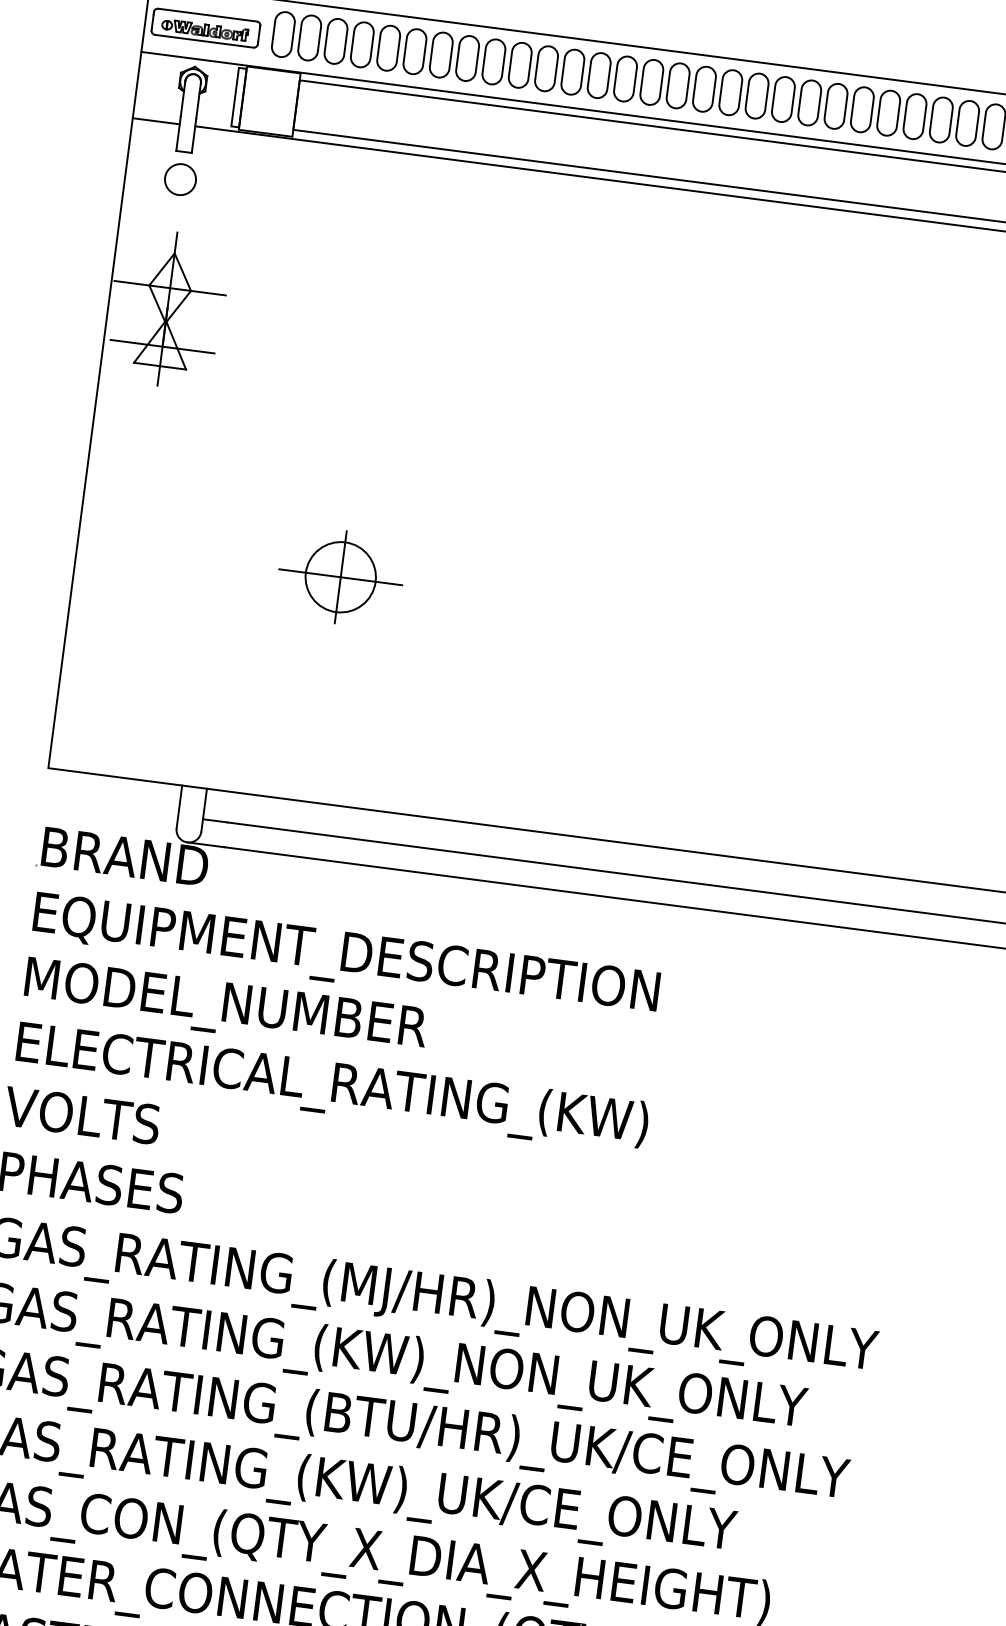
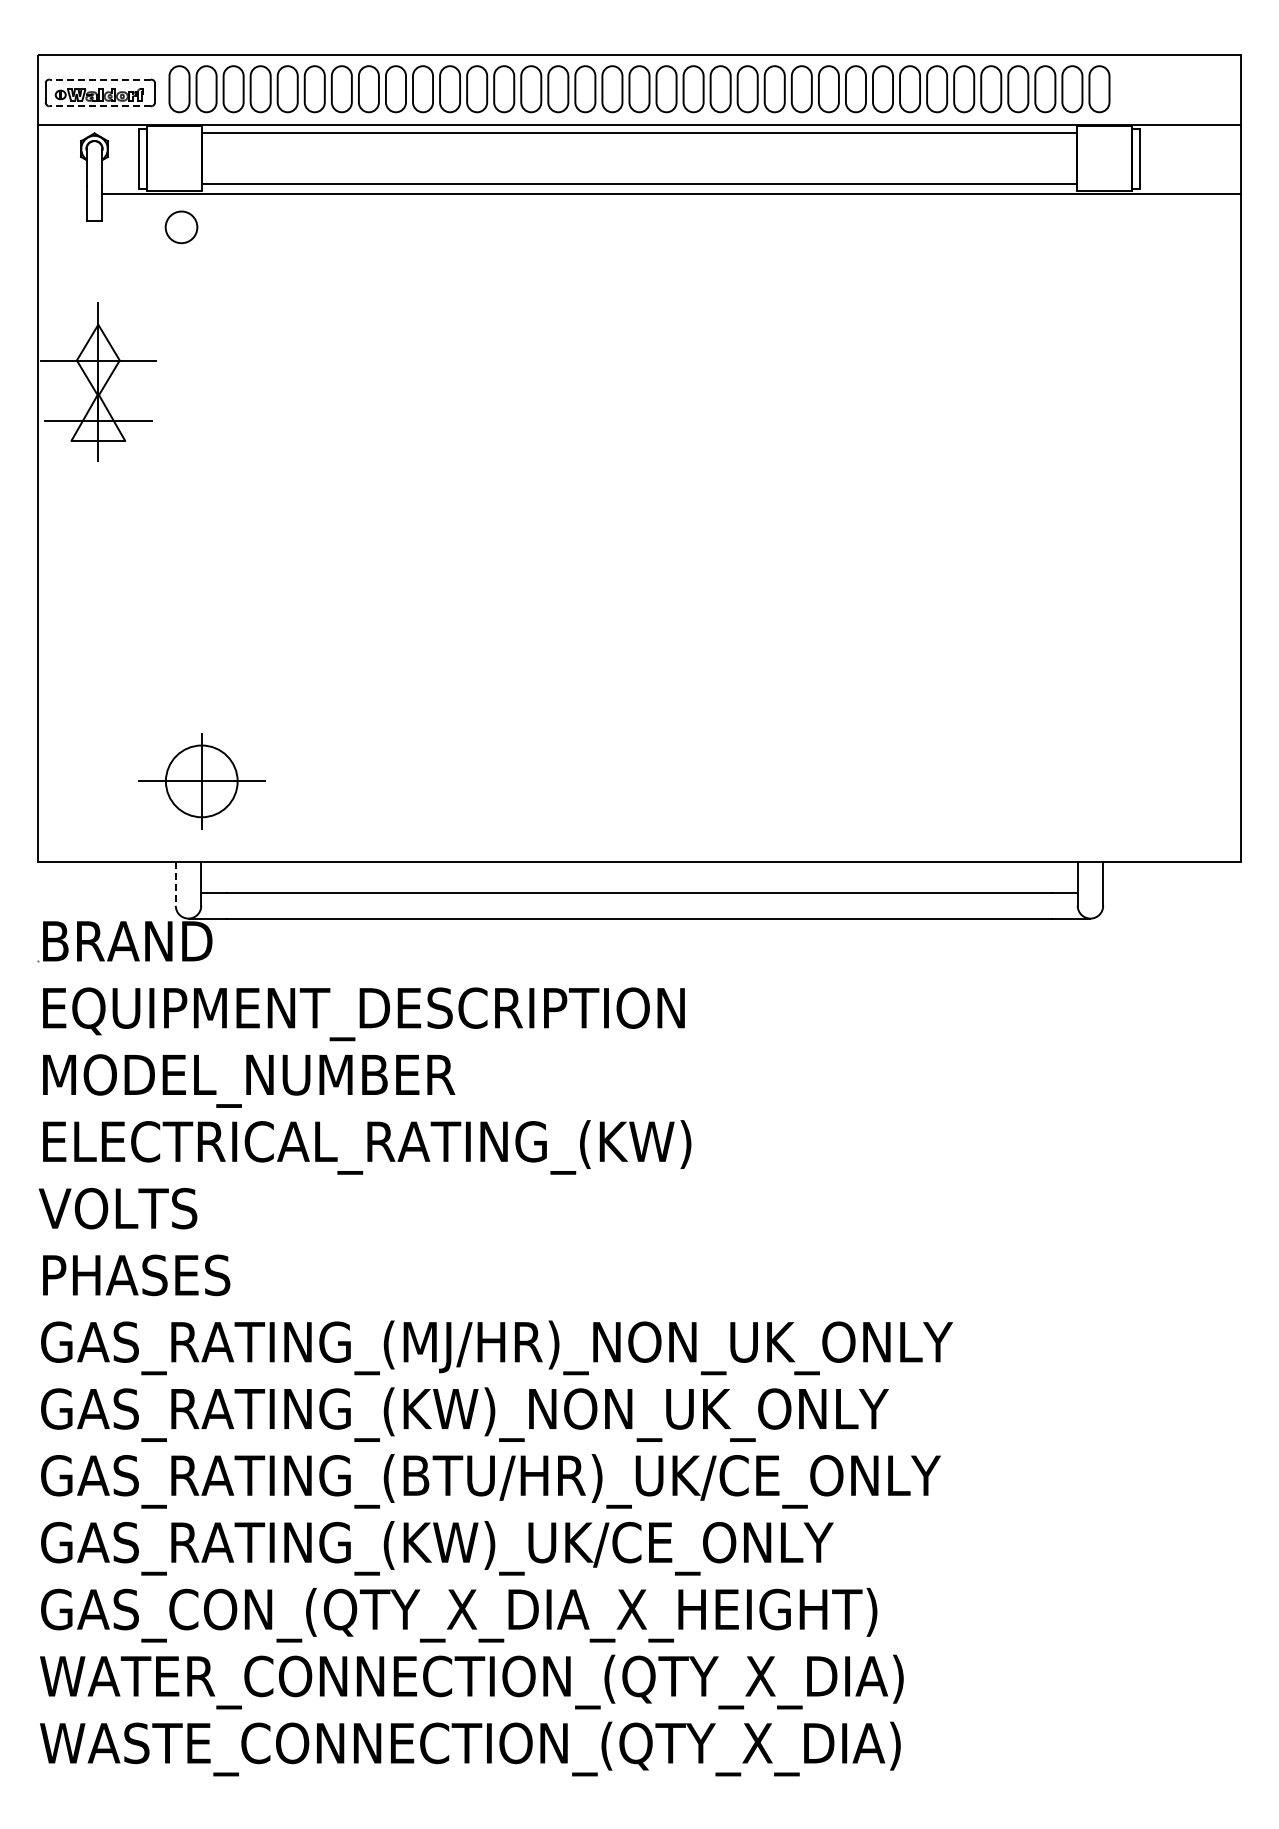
line: (207, 15) -> (100, 79), solid -> dashed
line: (204, 41) -> (100, 106), solid -> dashed
line: (156, 121) -> (62, 193), removed
circle: (180, 179) -> (181, 227), moved
part: (340, 577) -> (201, 781), moved
line: (179, 807) -> (175, 884), solid -> dashed

